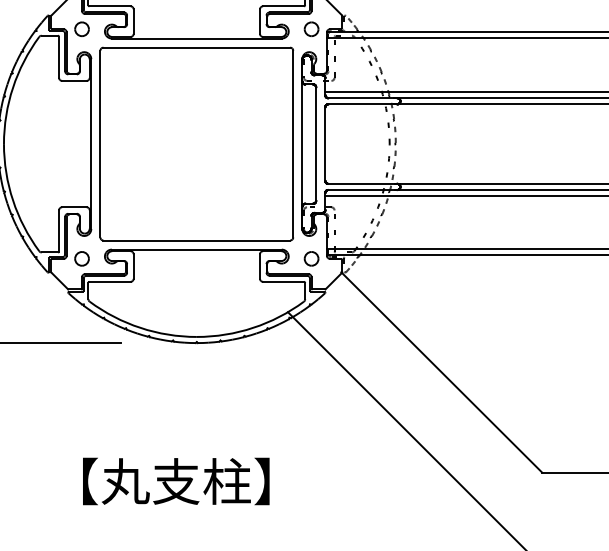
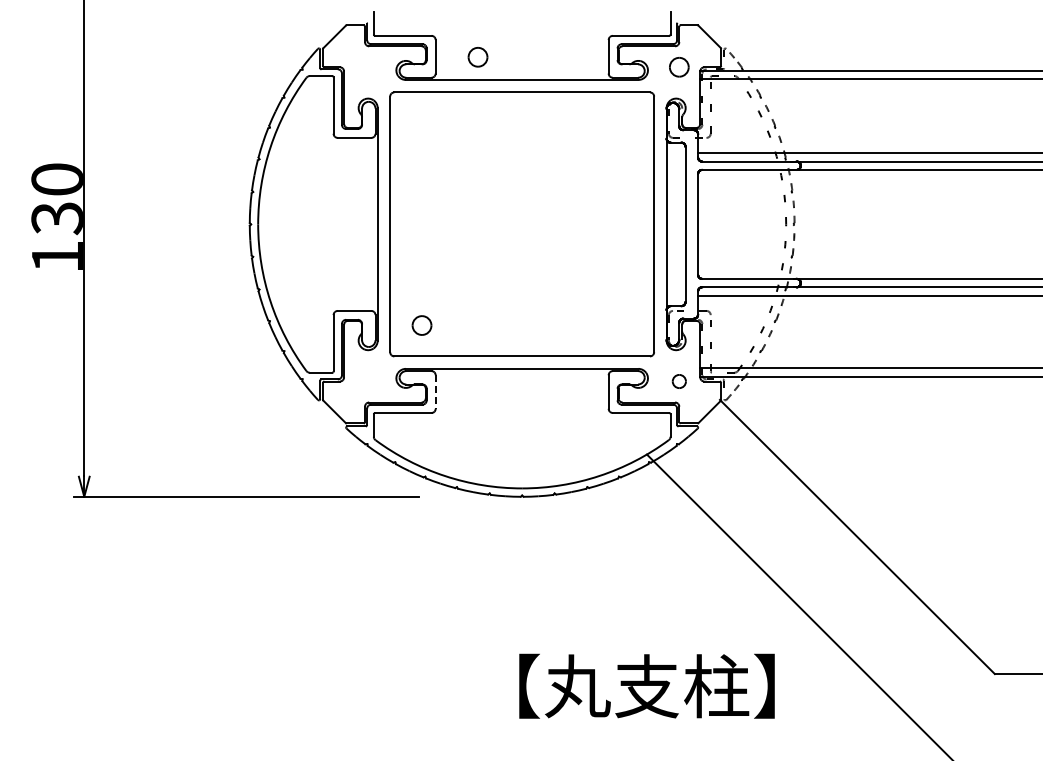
part: (81, 29) -> (477, 57), moved
part: (81, 258) -> (421, 325), moved
part: (311, 258) -> (679, 381), size x0.7
line: (133, 266) -> (435, 392), solid -> dashed
text: (175, 480) -> (646, 685), moved

